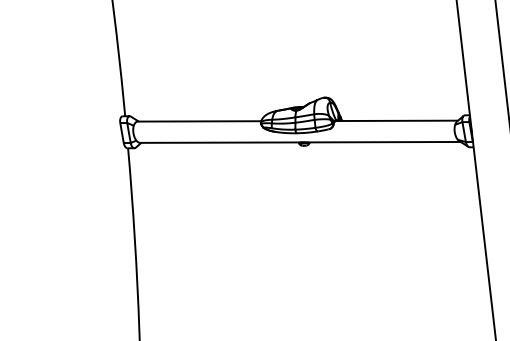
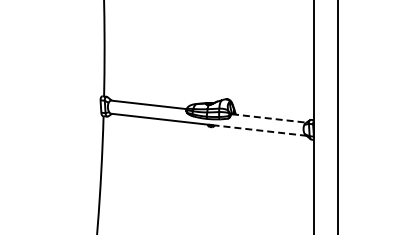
line: (397, 120) -> (269, 118), solid -> dashed
line: (383, 142) -> (259, 130), solid -> dashed

